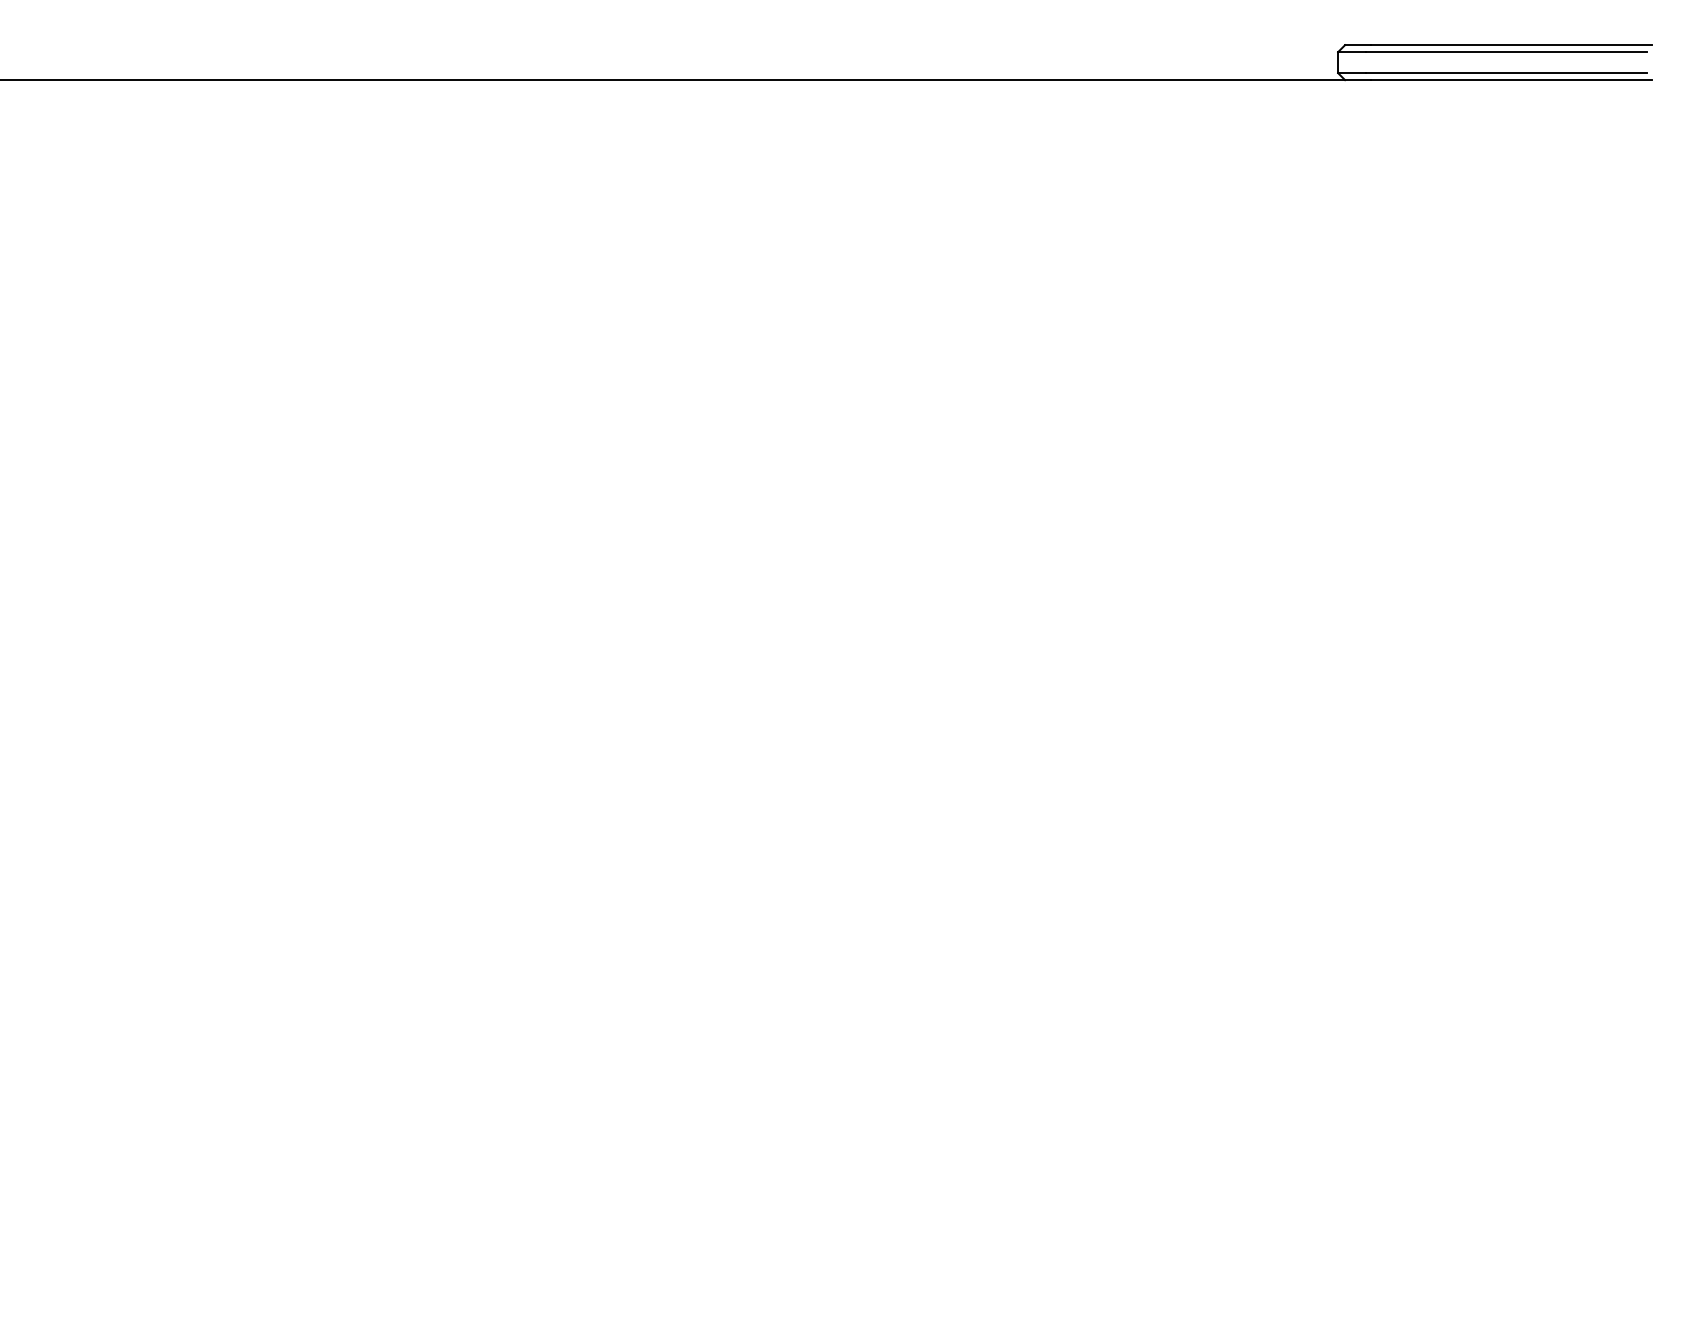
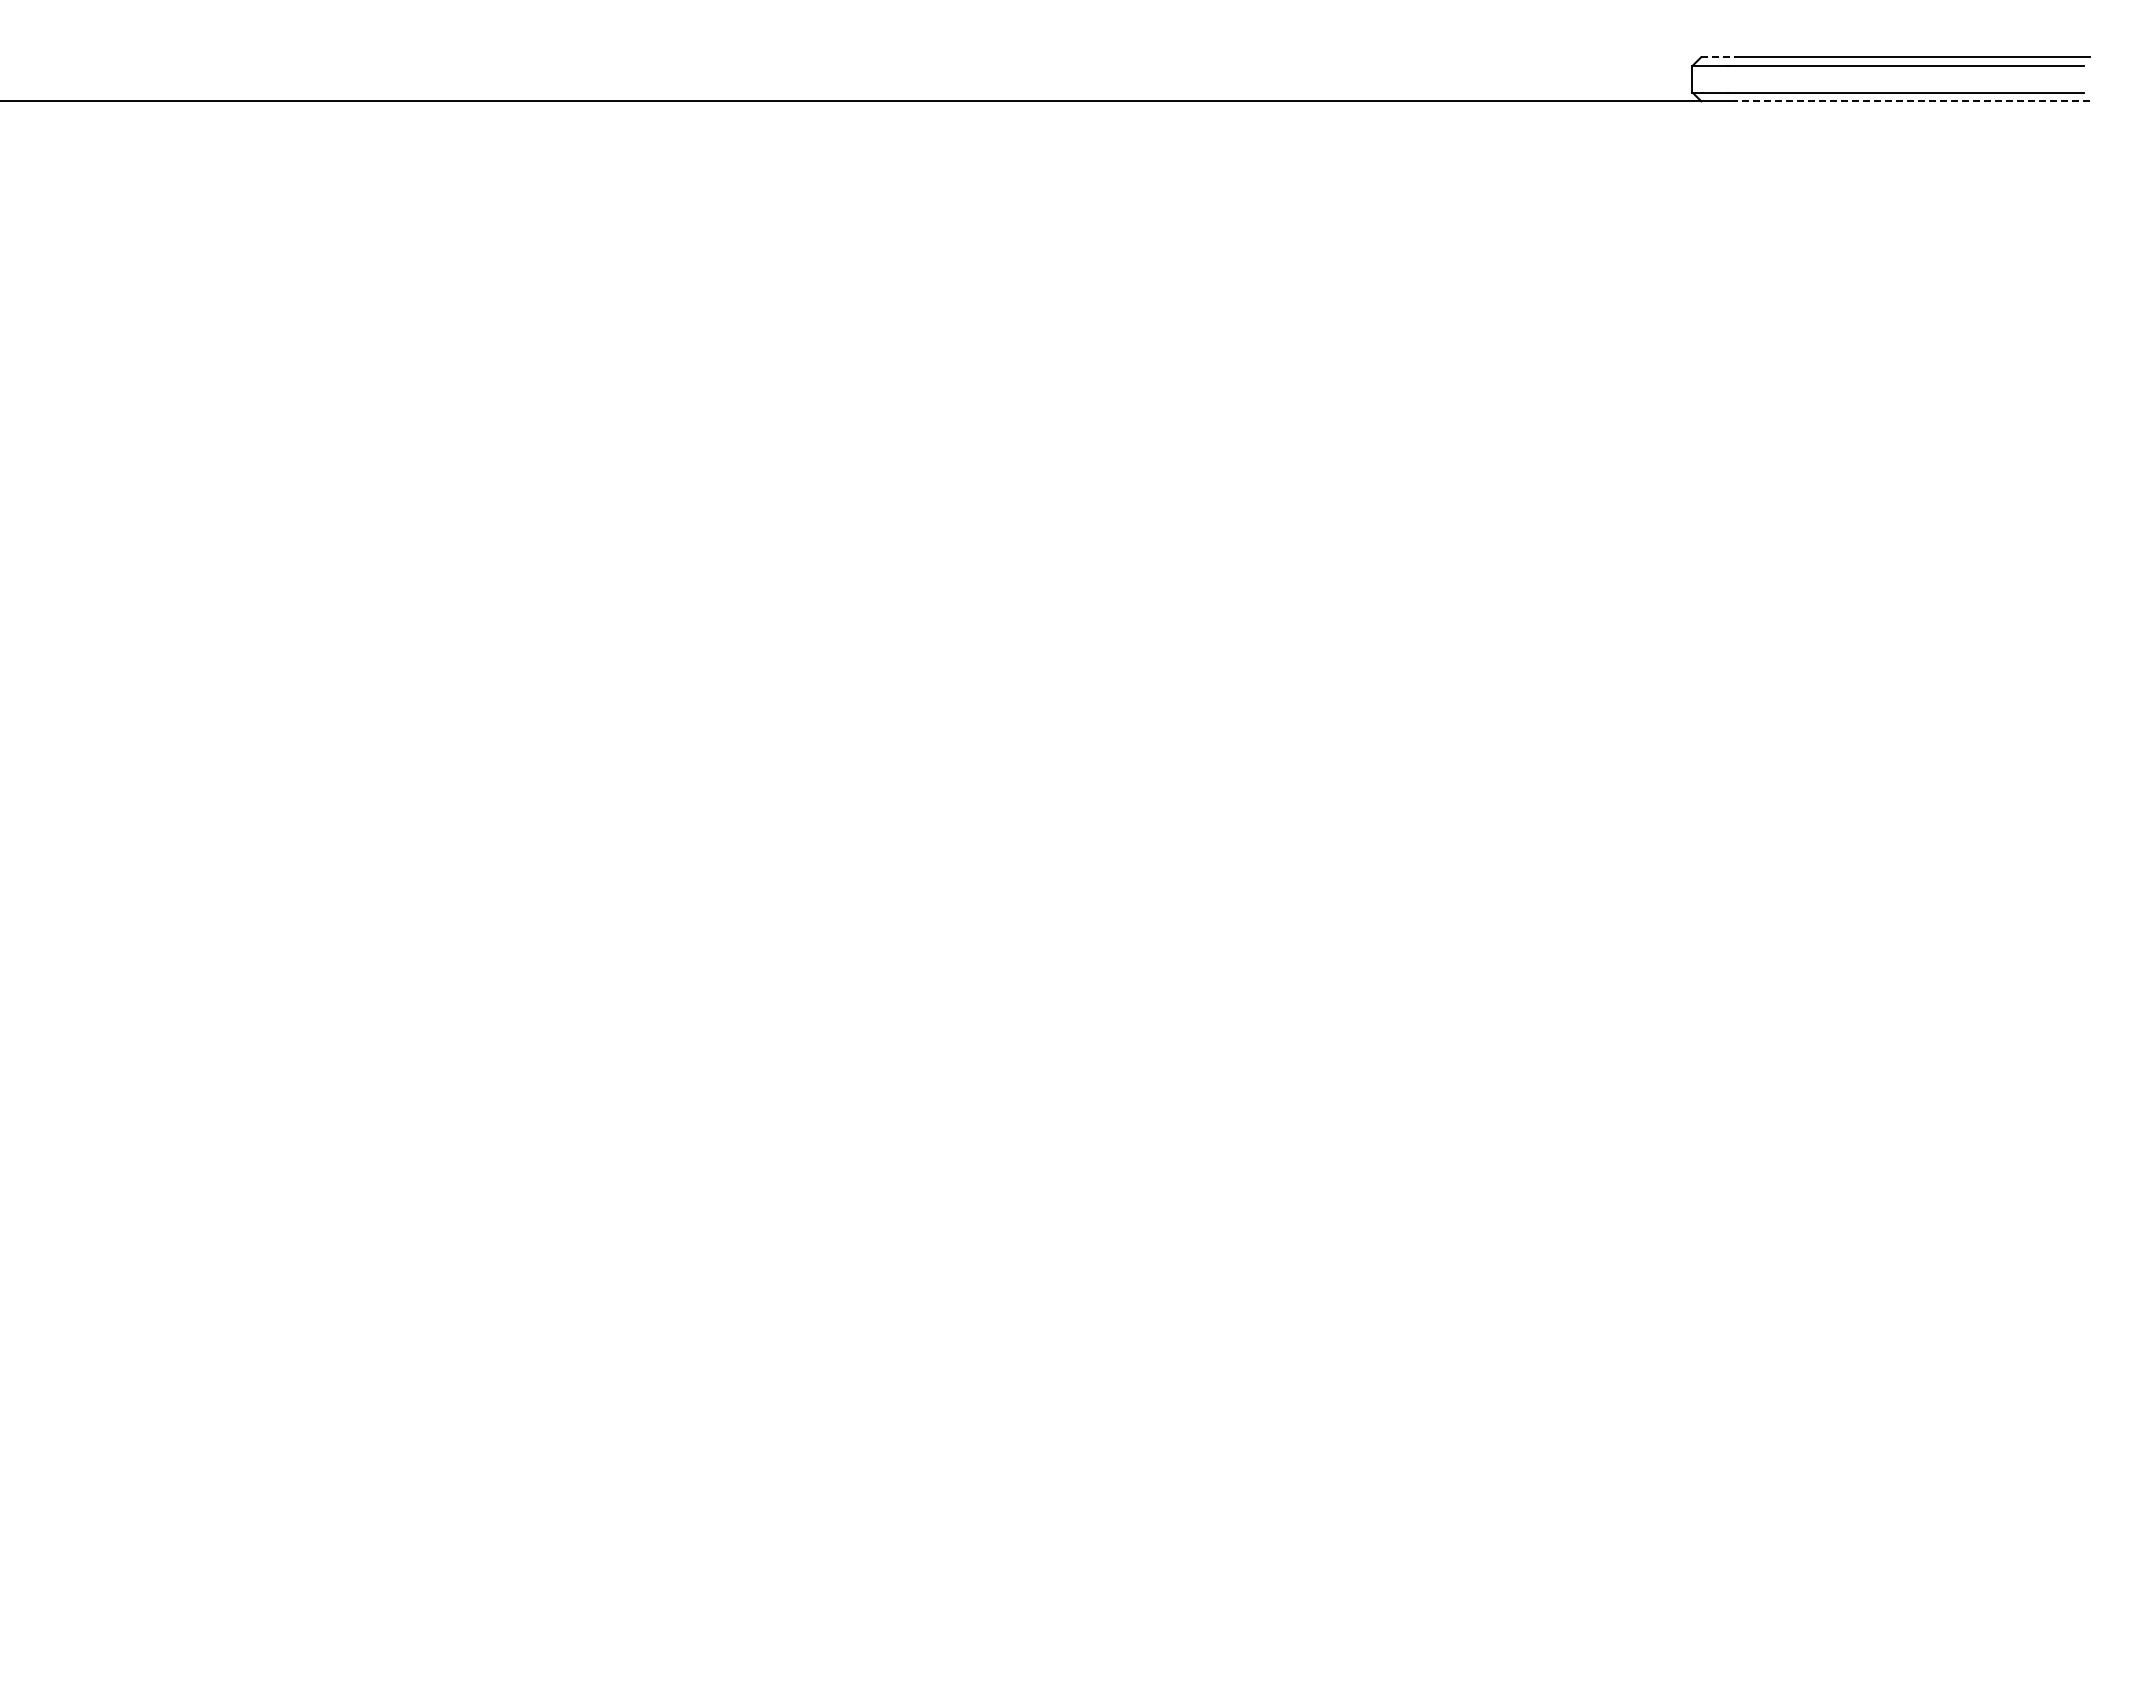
line: (1357, 45) -> (1717, 57), solid -> dashed
line: (1511, 80) -> (1911, 101), solid -> dashed

